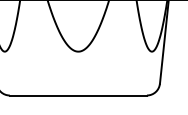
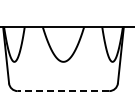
line: (78, 96) -> (63, 91), solid -> dashed

